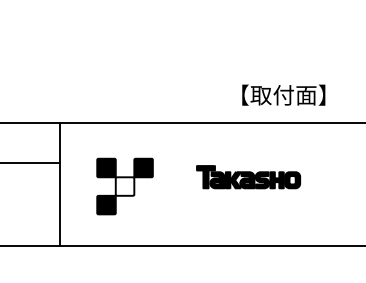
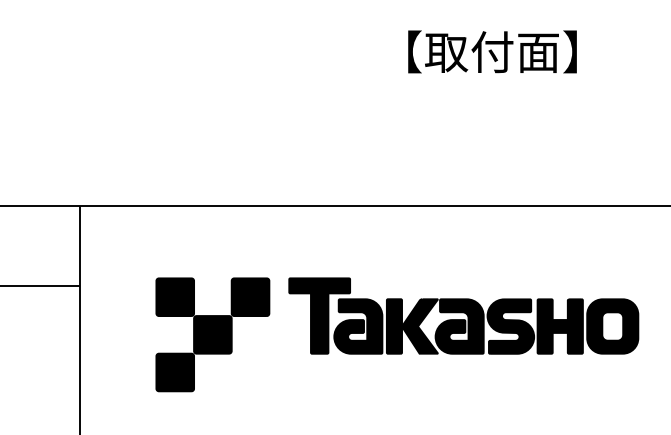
text: (283, 94) -> (491, 50), moved
part: (248, 176) -> (463, 314), size x1.67
fill: (124, 186) -> (211, 334), added

